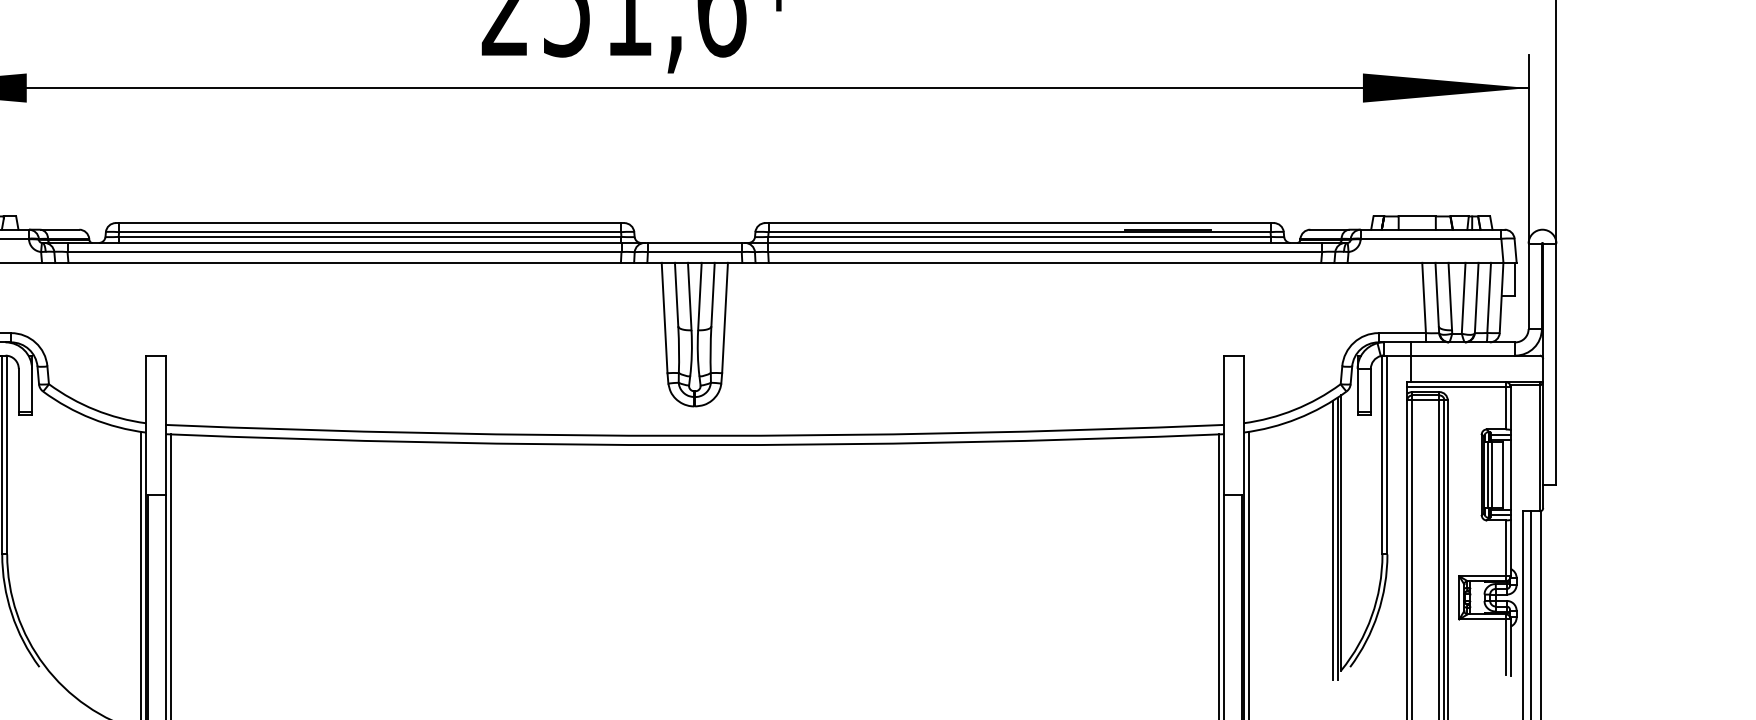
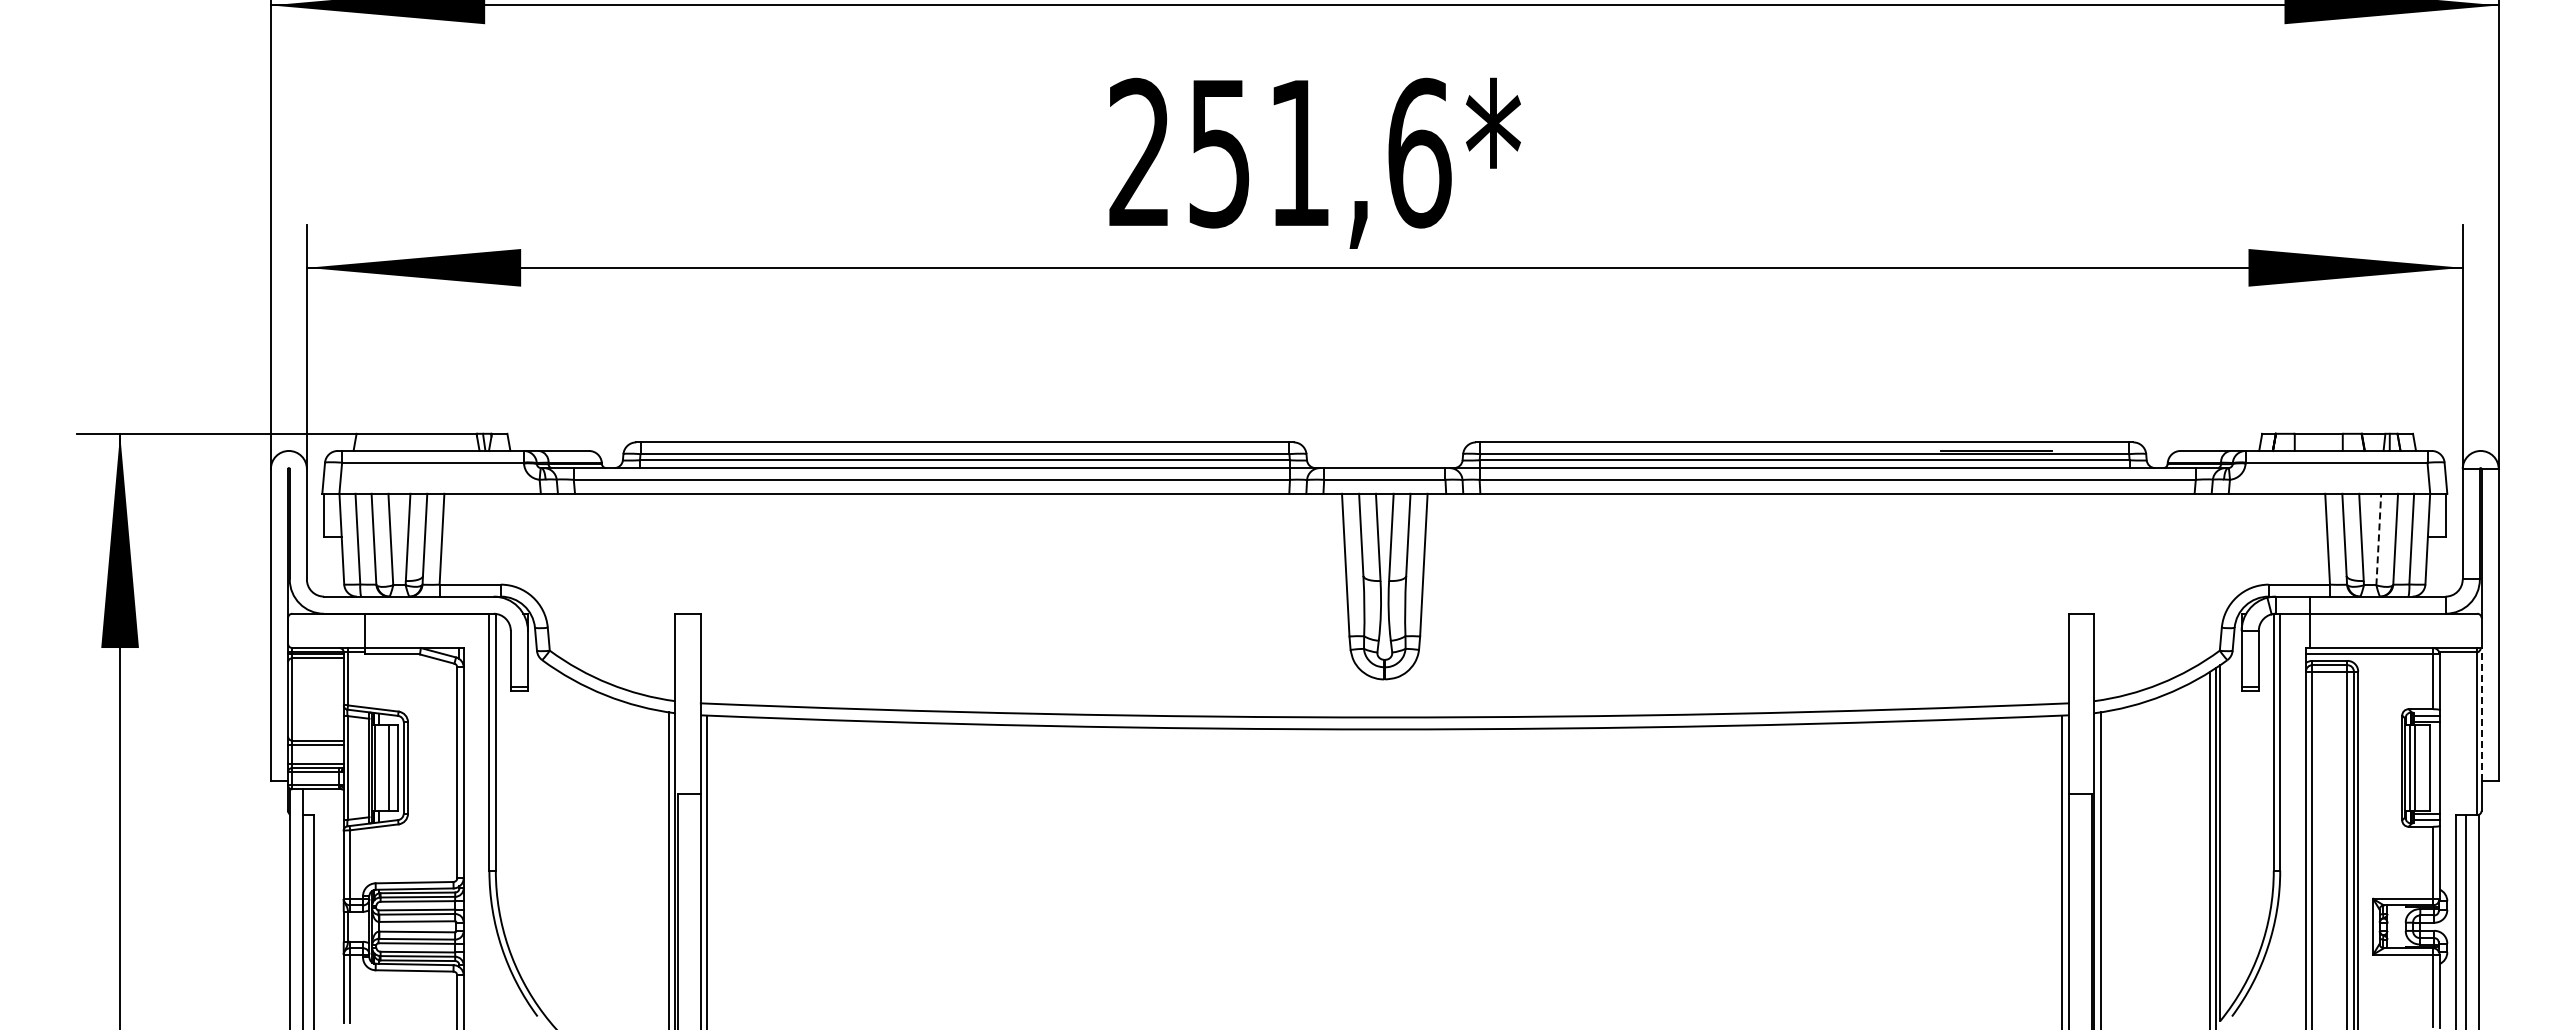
line: (1463, 298) -> (2378, 539), solid -> dashed
line: (1543, 432) -> (2481, 713), solid -> dashed

